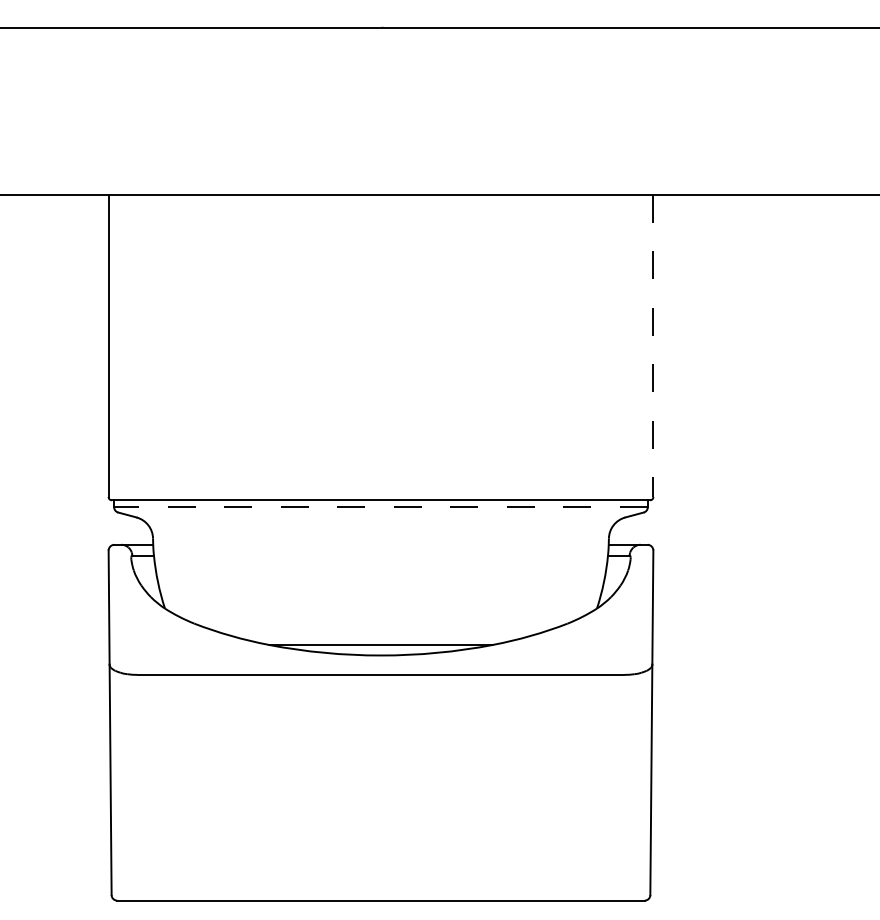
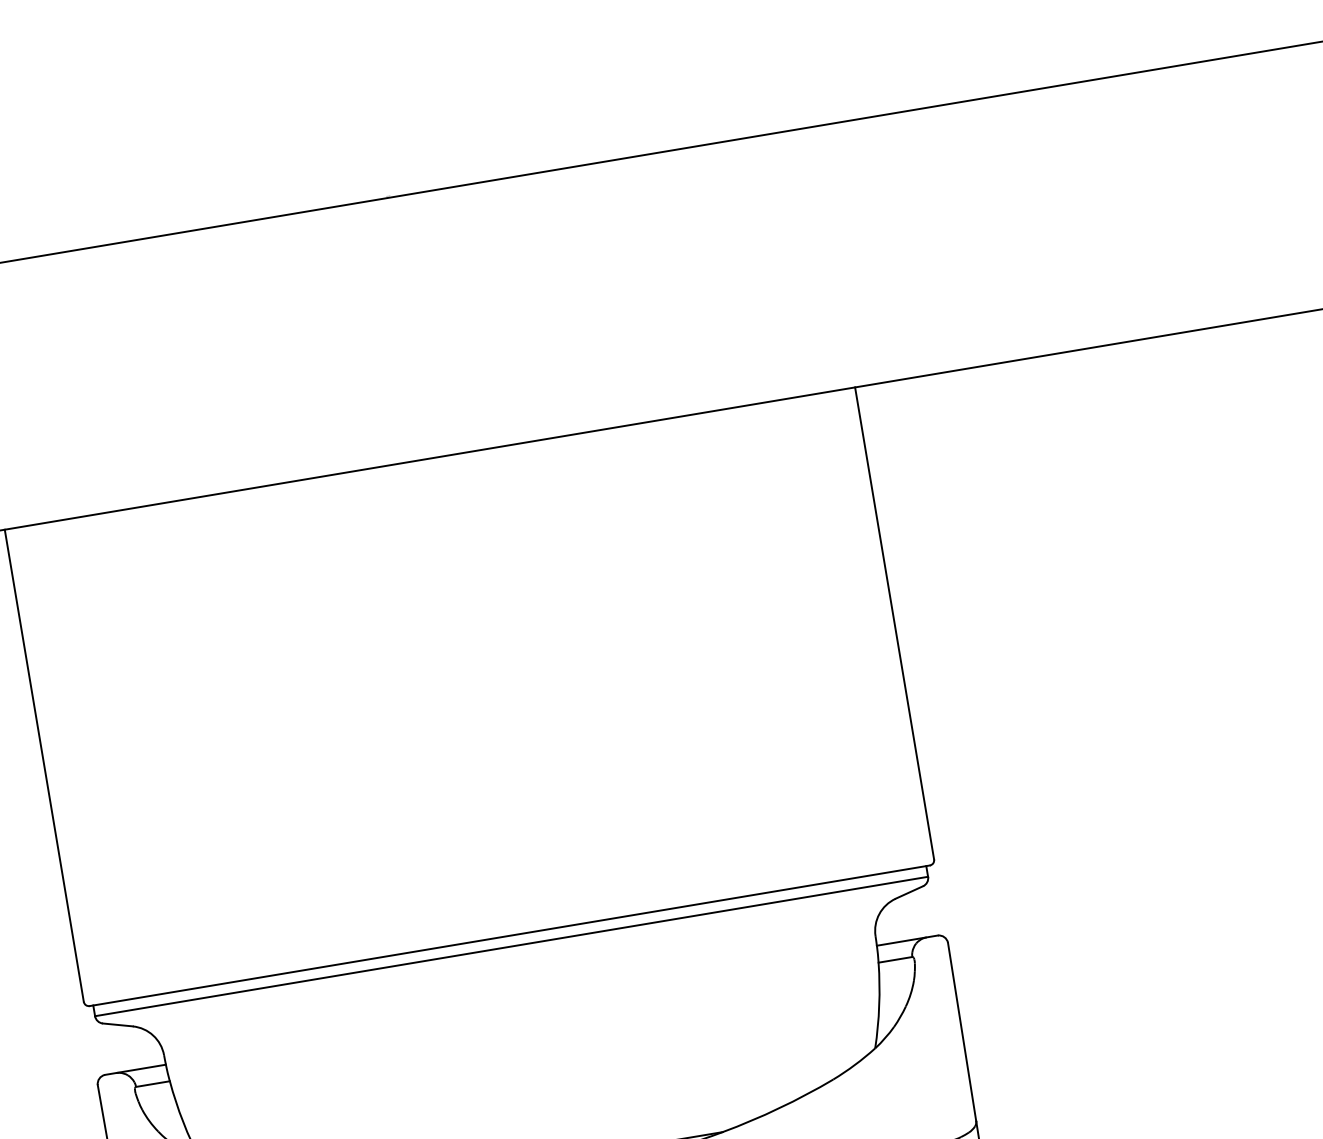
line: (653, 346) -> (894, 624), dashed -> solid
line: (380, 507) -> (510, 947), dashed -> solid

